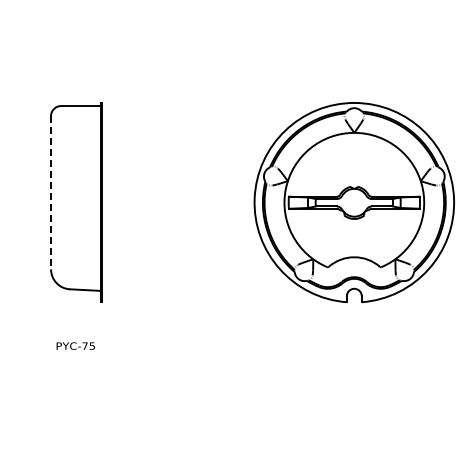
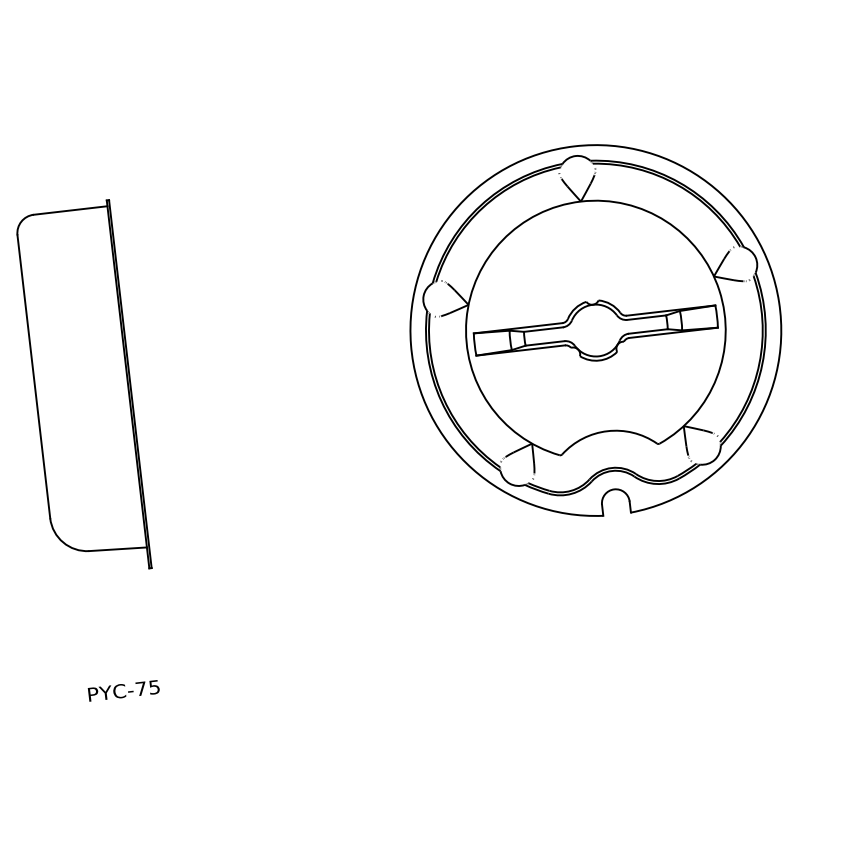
line: (51, 192) -> (34, 376), dashed -> solid
text: (75, 345) -> (123, 689), moved

